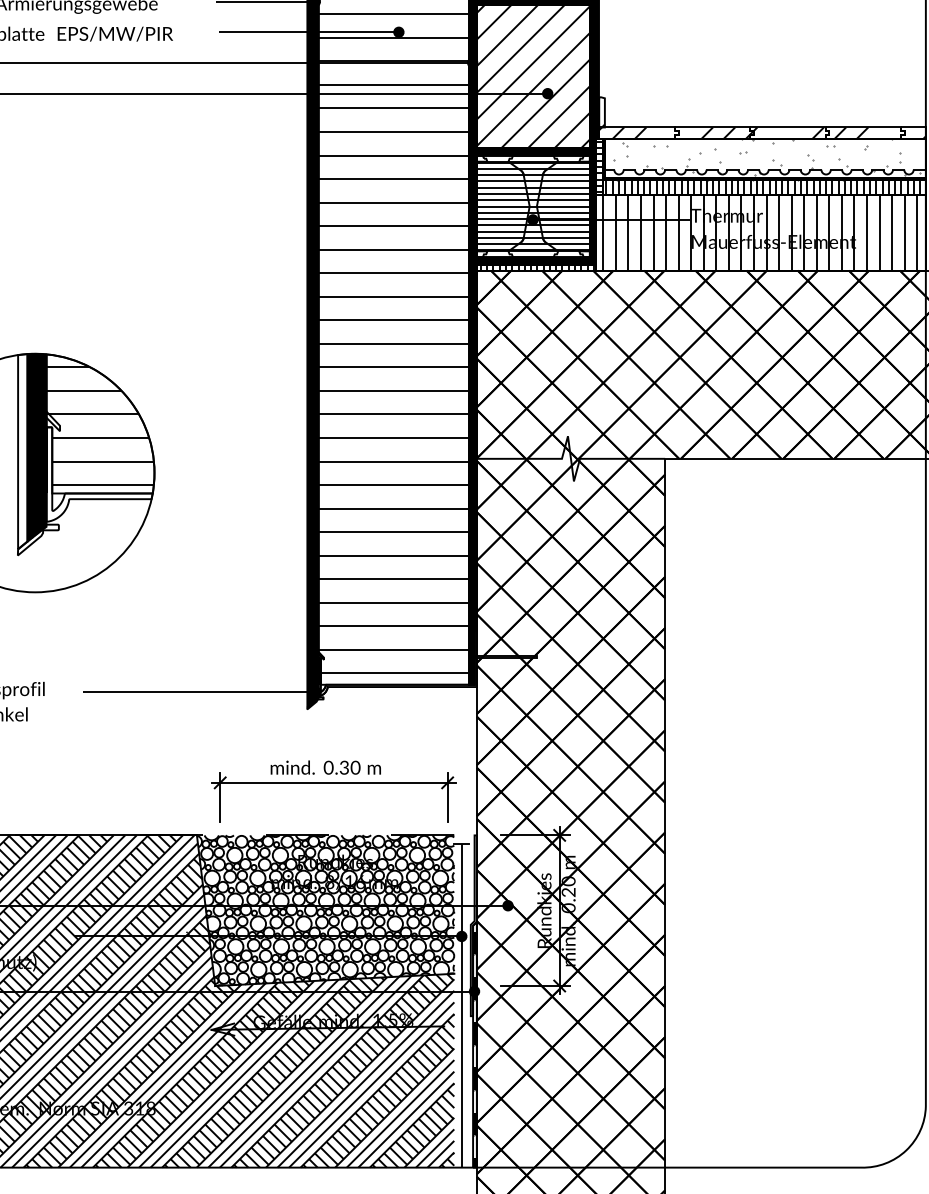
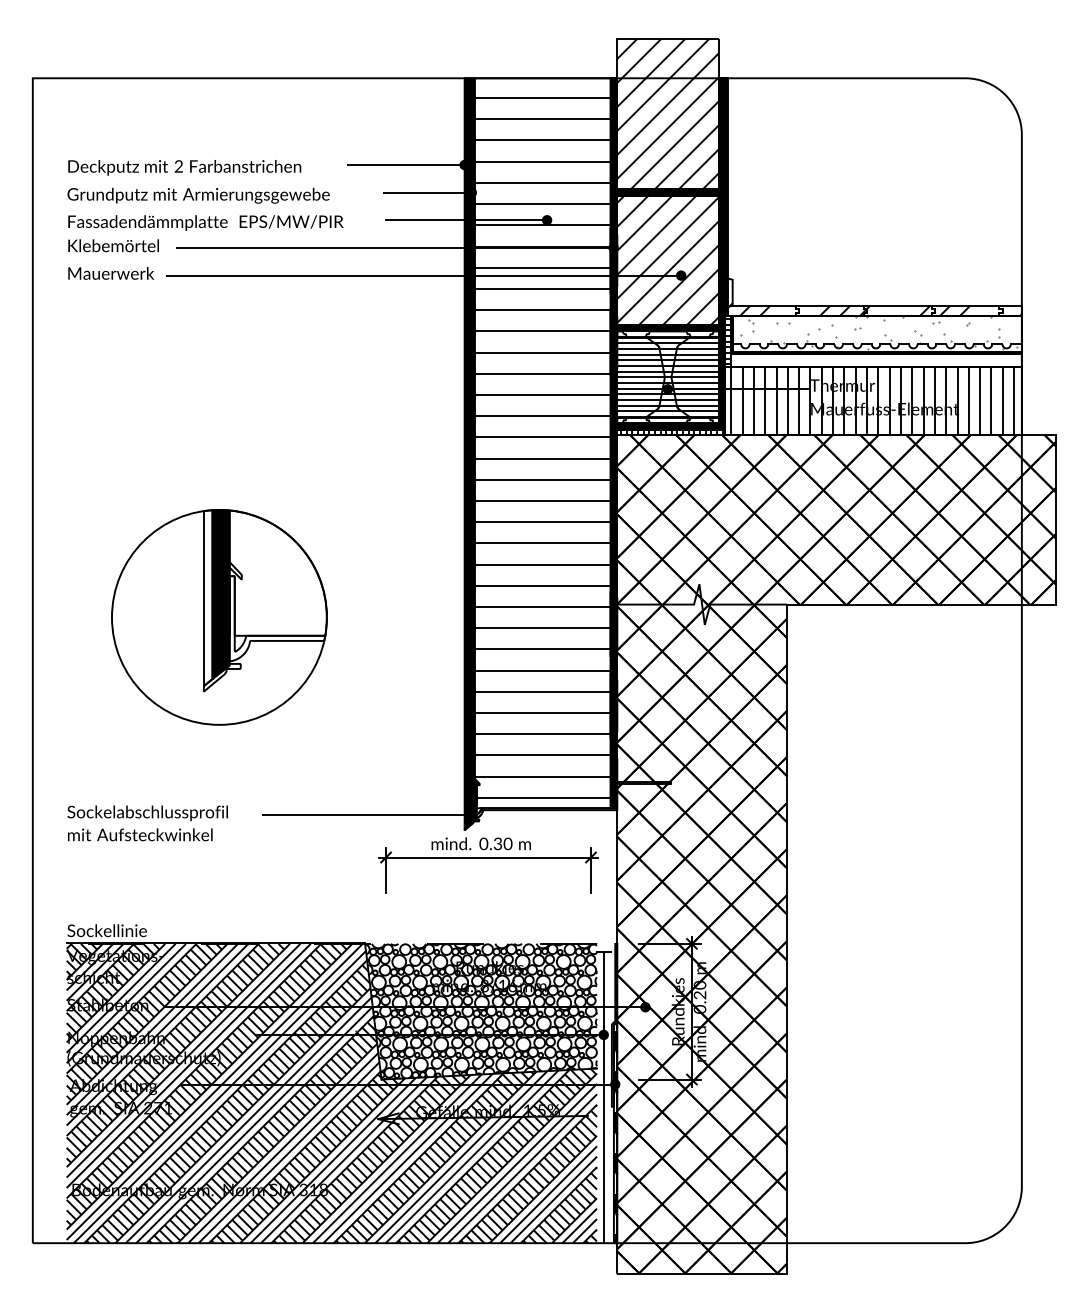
hatch: (763, 187) -> (875, 360), removed
hatch: (99, 426) -> (277, 575), removed
part: (333, 783) -> (488, 858), moved

